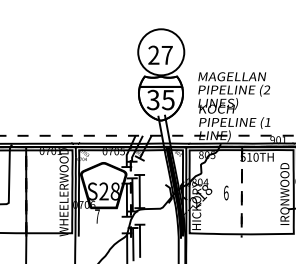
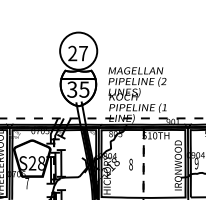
text: (225, 192) -> (130, 164), 6 -> 8

